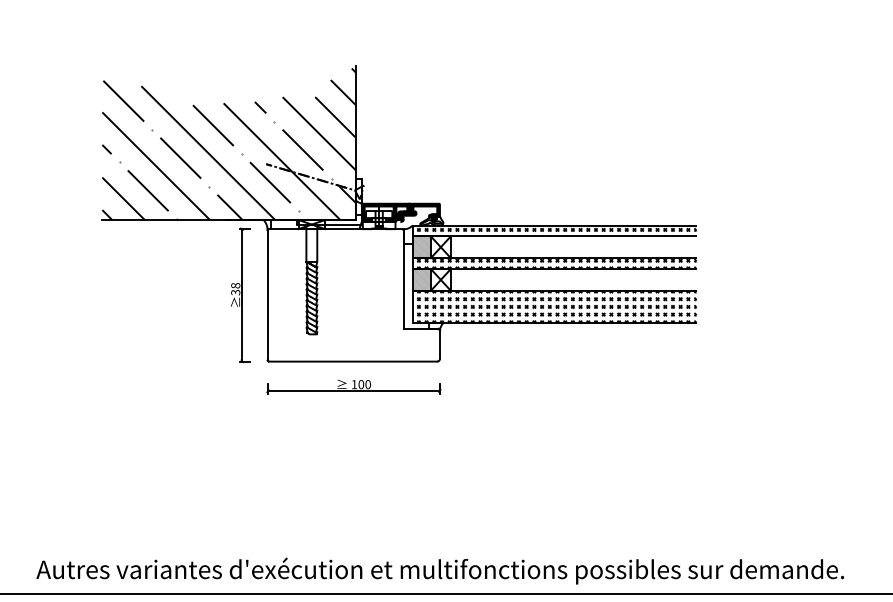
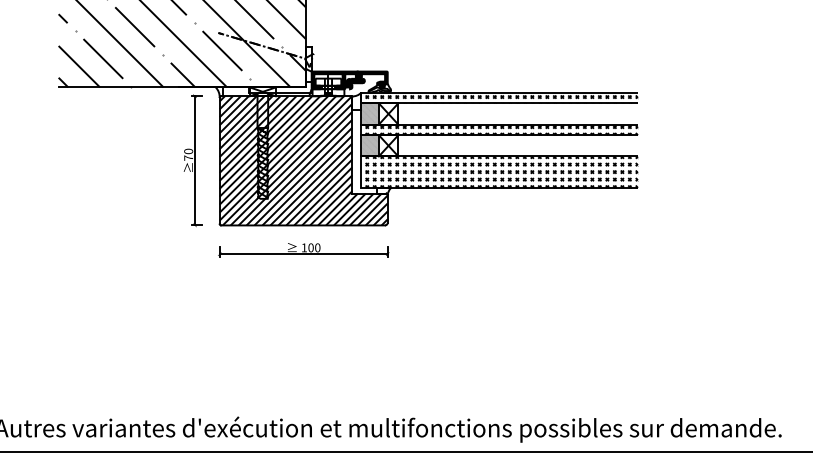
text: (235, 289) -> (188, 155), 38 -> 70
hatch: (353, 295) -> (303, 160), added

